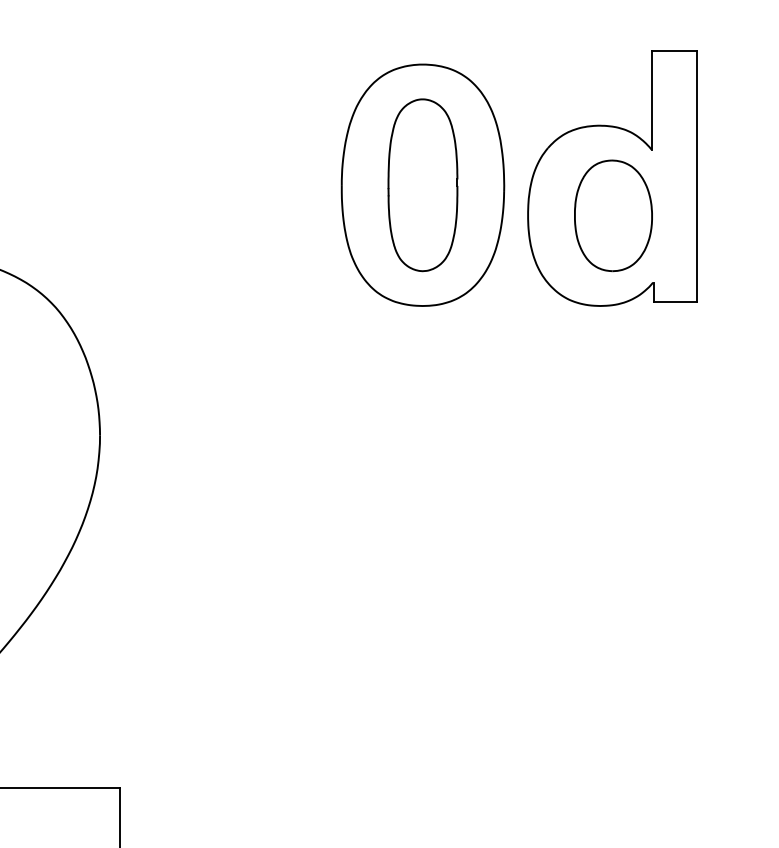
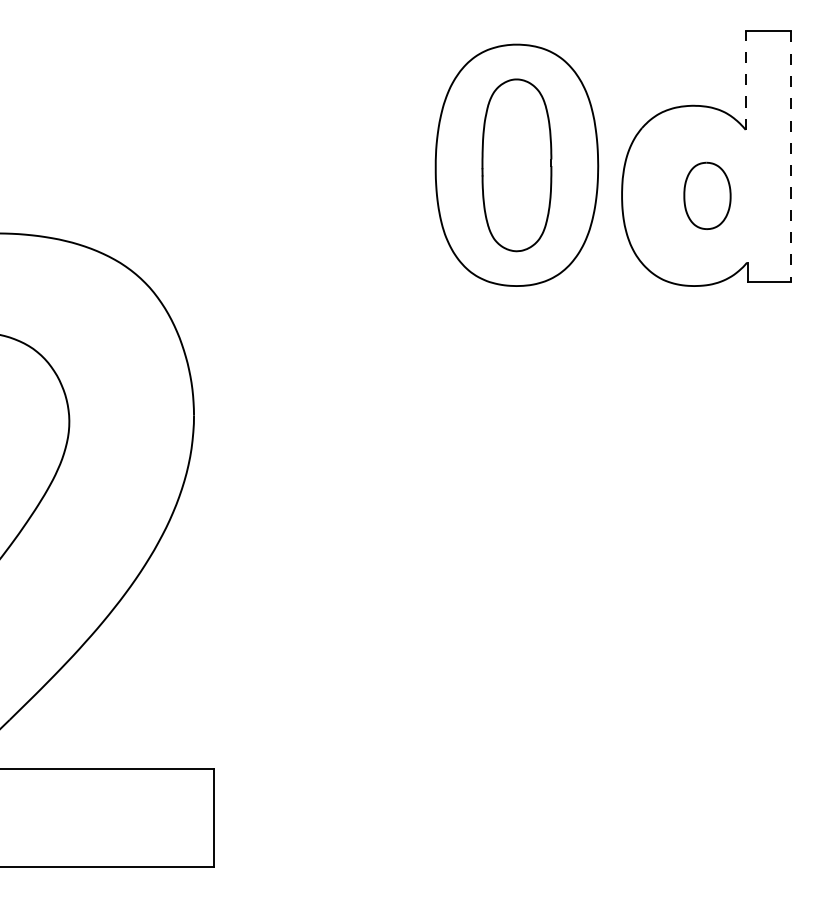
line: (652, 100) -> (746, 80), solid -> dashed
line: (697, 177) -> (791, 157), solid -> dashed
part: (613, 215) -> (707, 195), size x0.6

